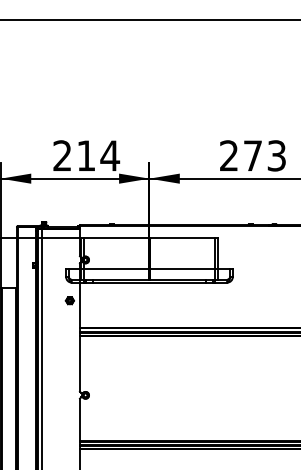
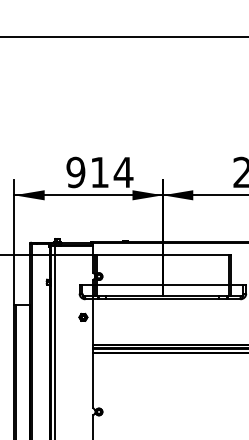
text: (62, 155) -> (75, 172), 214 -> 914

